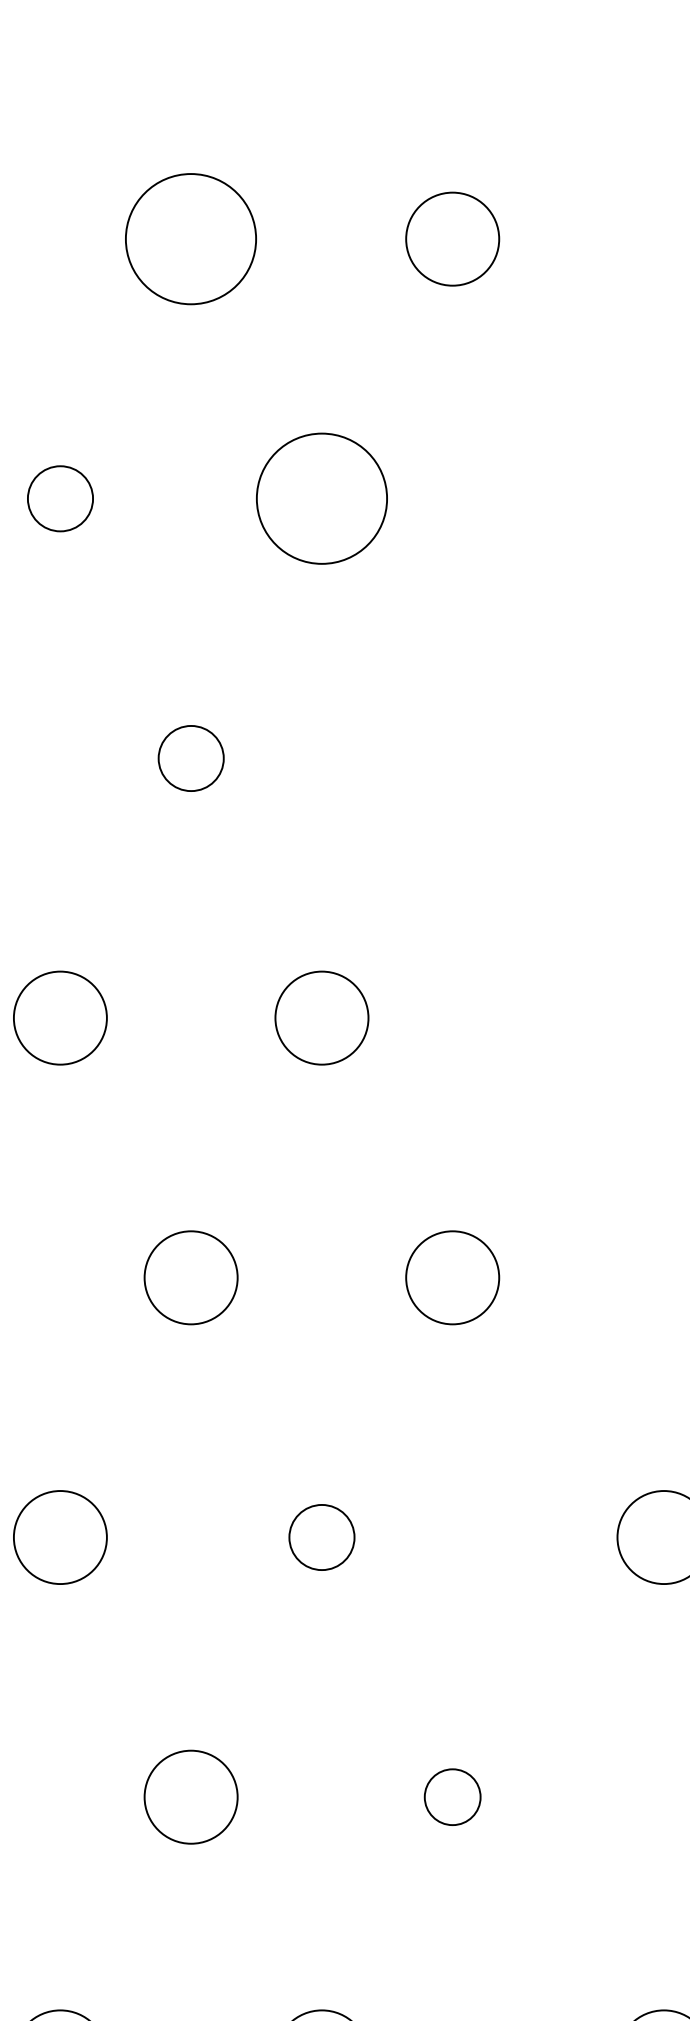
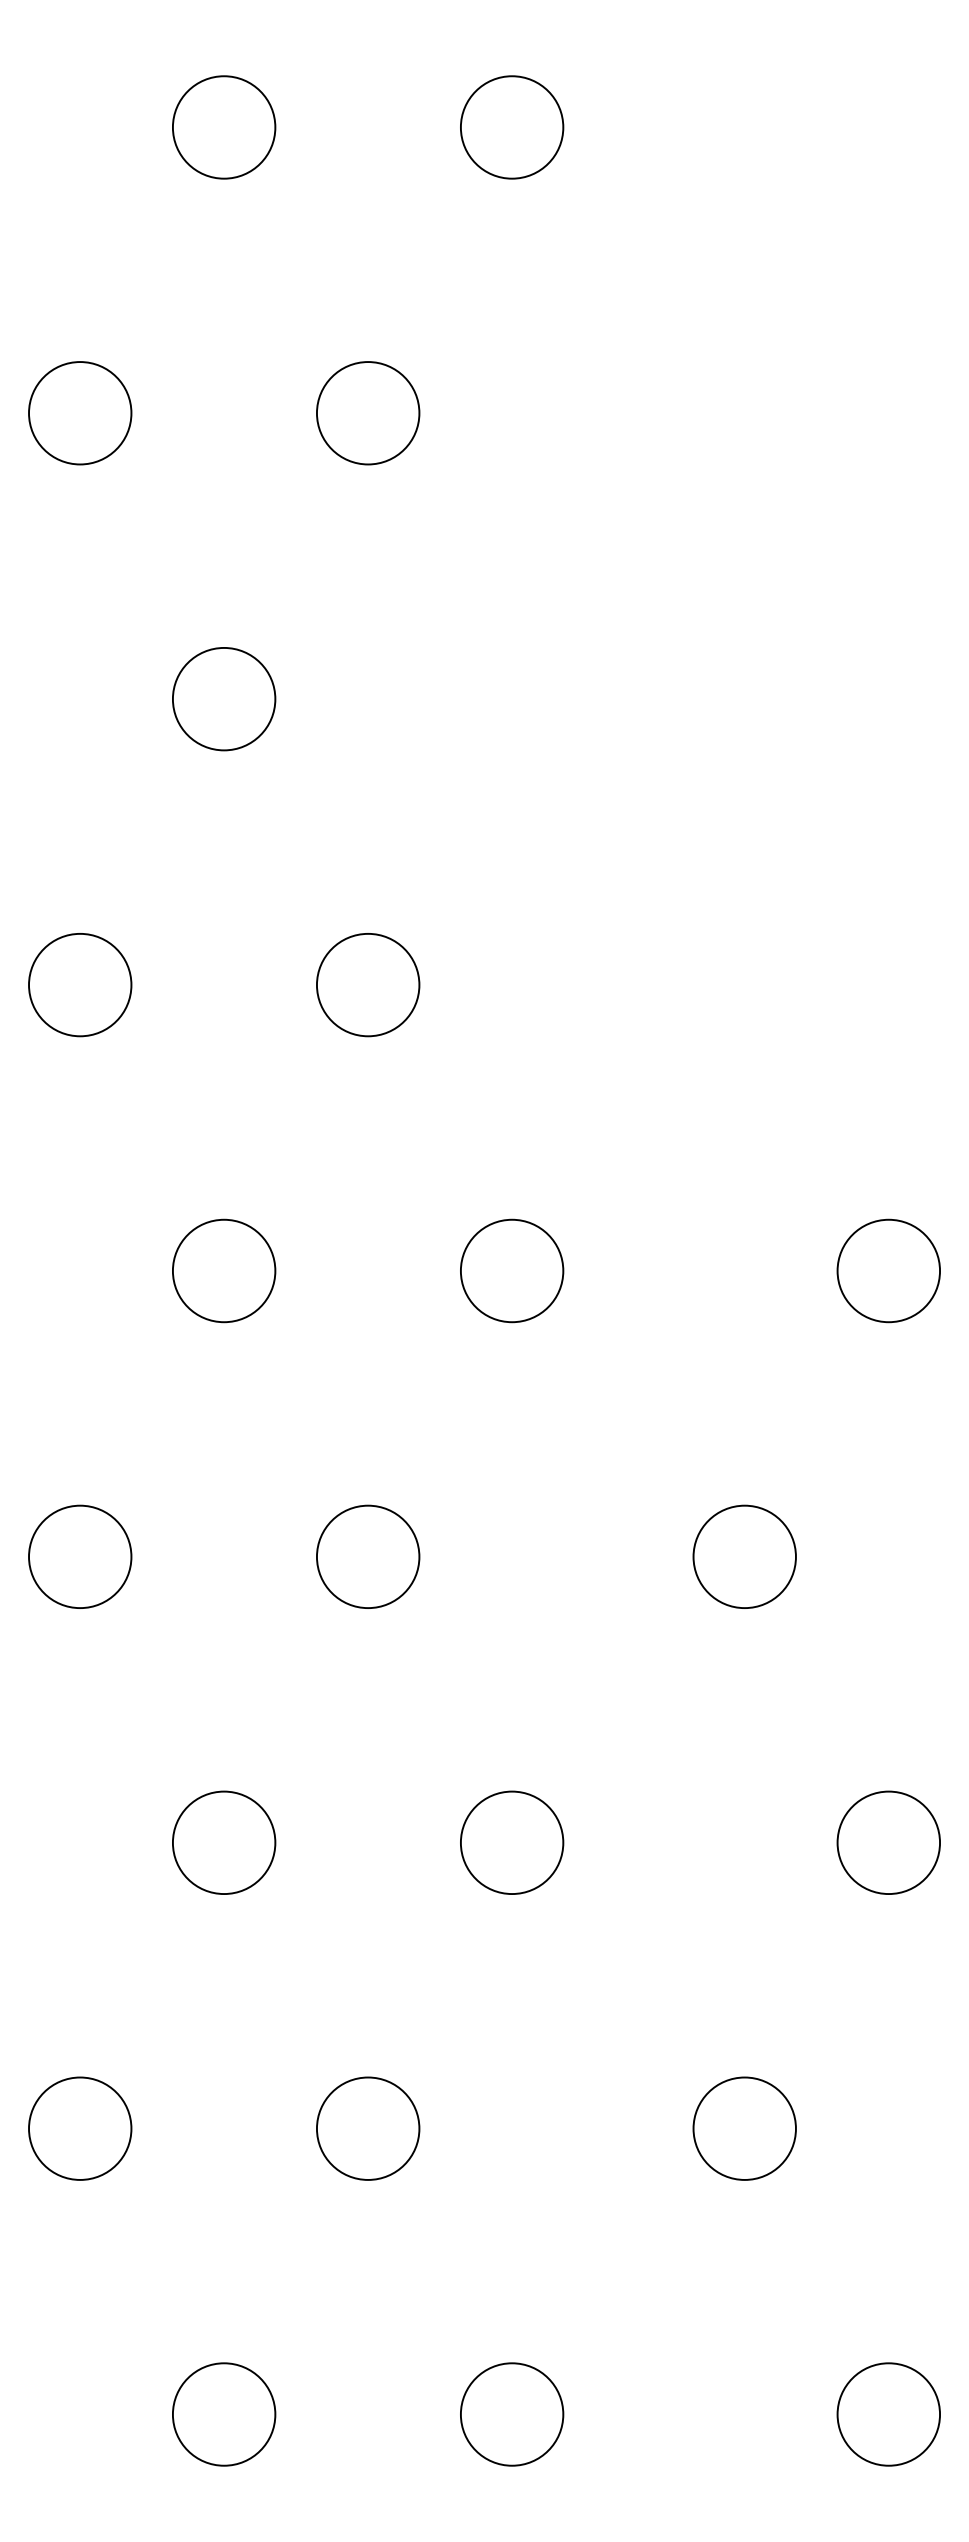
circle: (191, 239) -> (224, 127), size x0.71
circle: (60, 498) -> (80, 413), size x1.43
circle: (321, 498) -> (367, 413), size x0.71
circle: (191, 758) -> (224, 699), size x1.43
circle: (321, 1537) -> (367, 1556), size x1.43
circle: (452, 1796) -> (511, 1842), size x1.67

